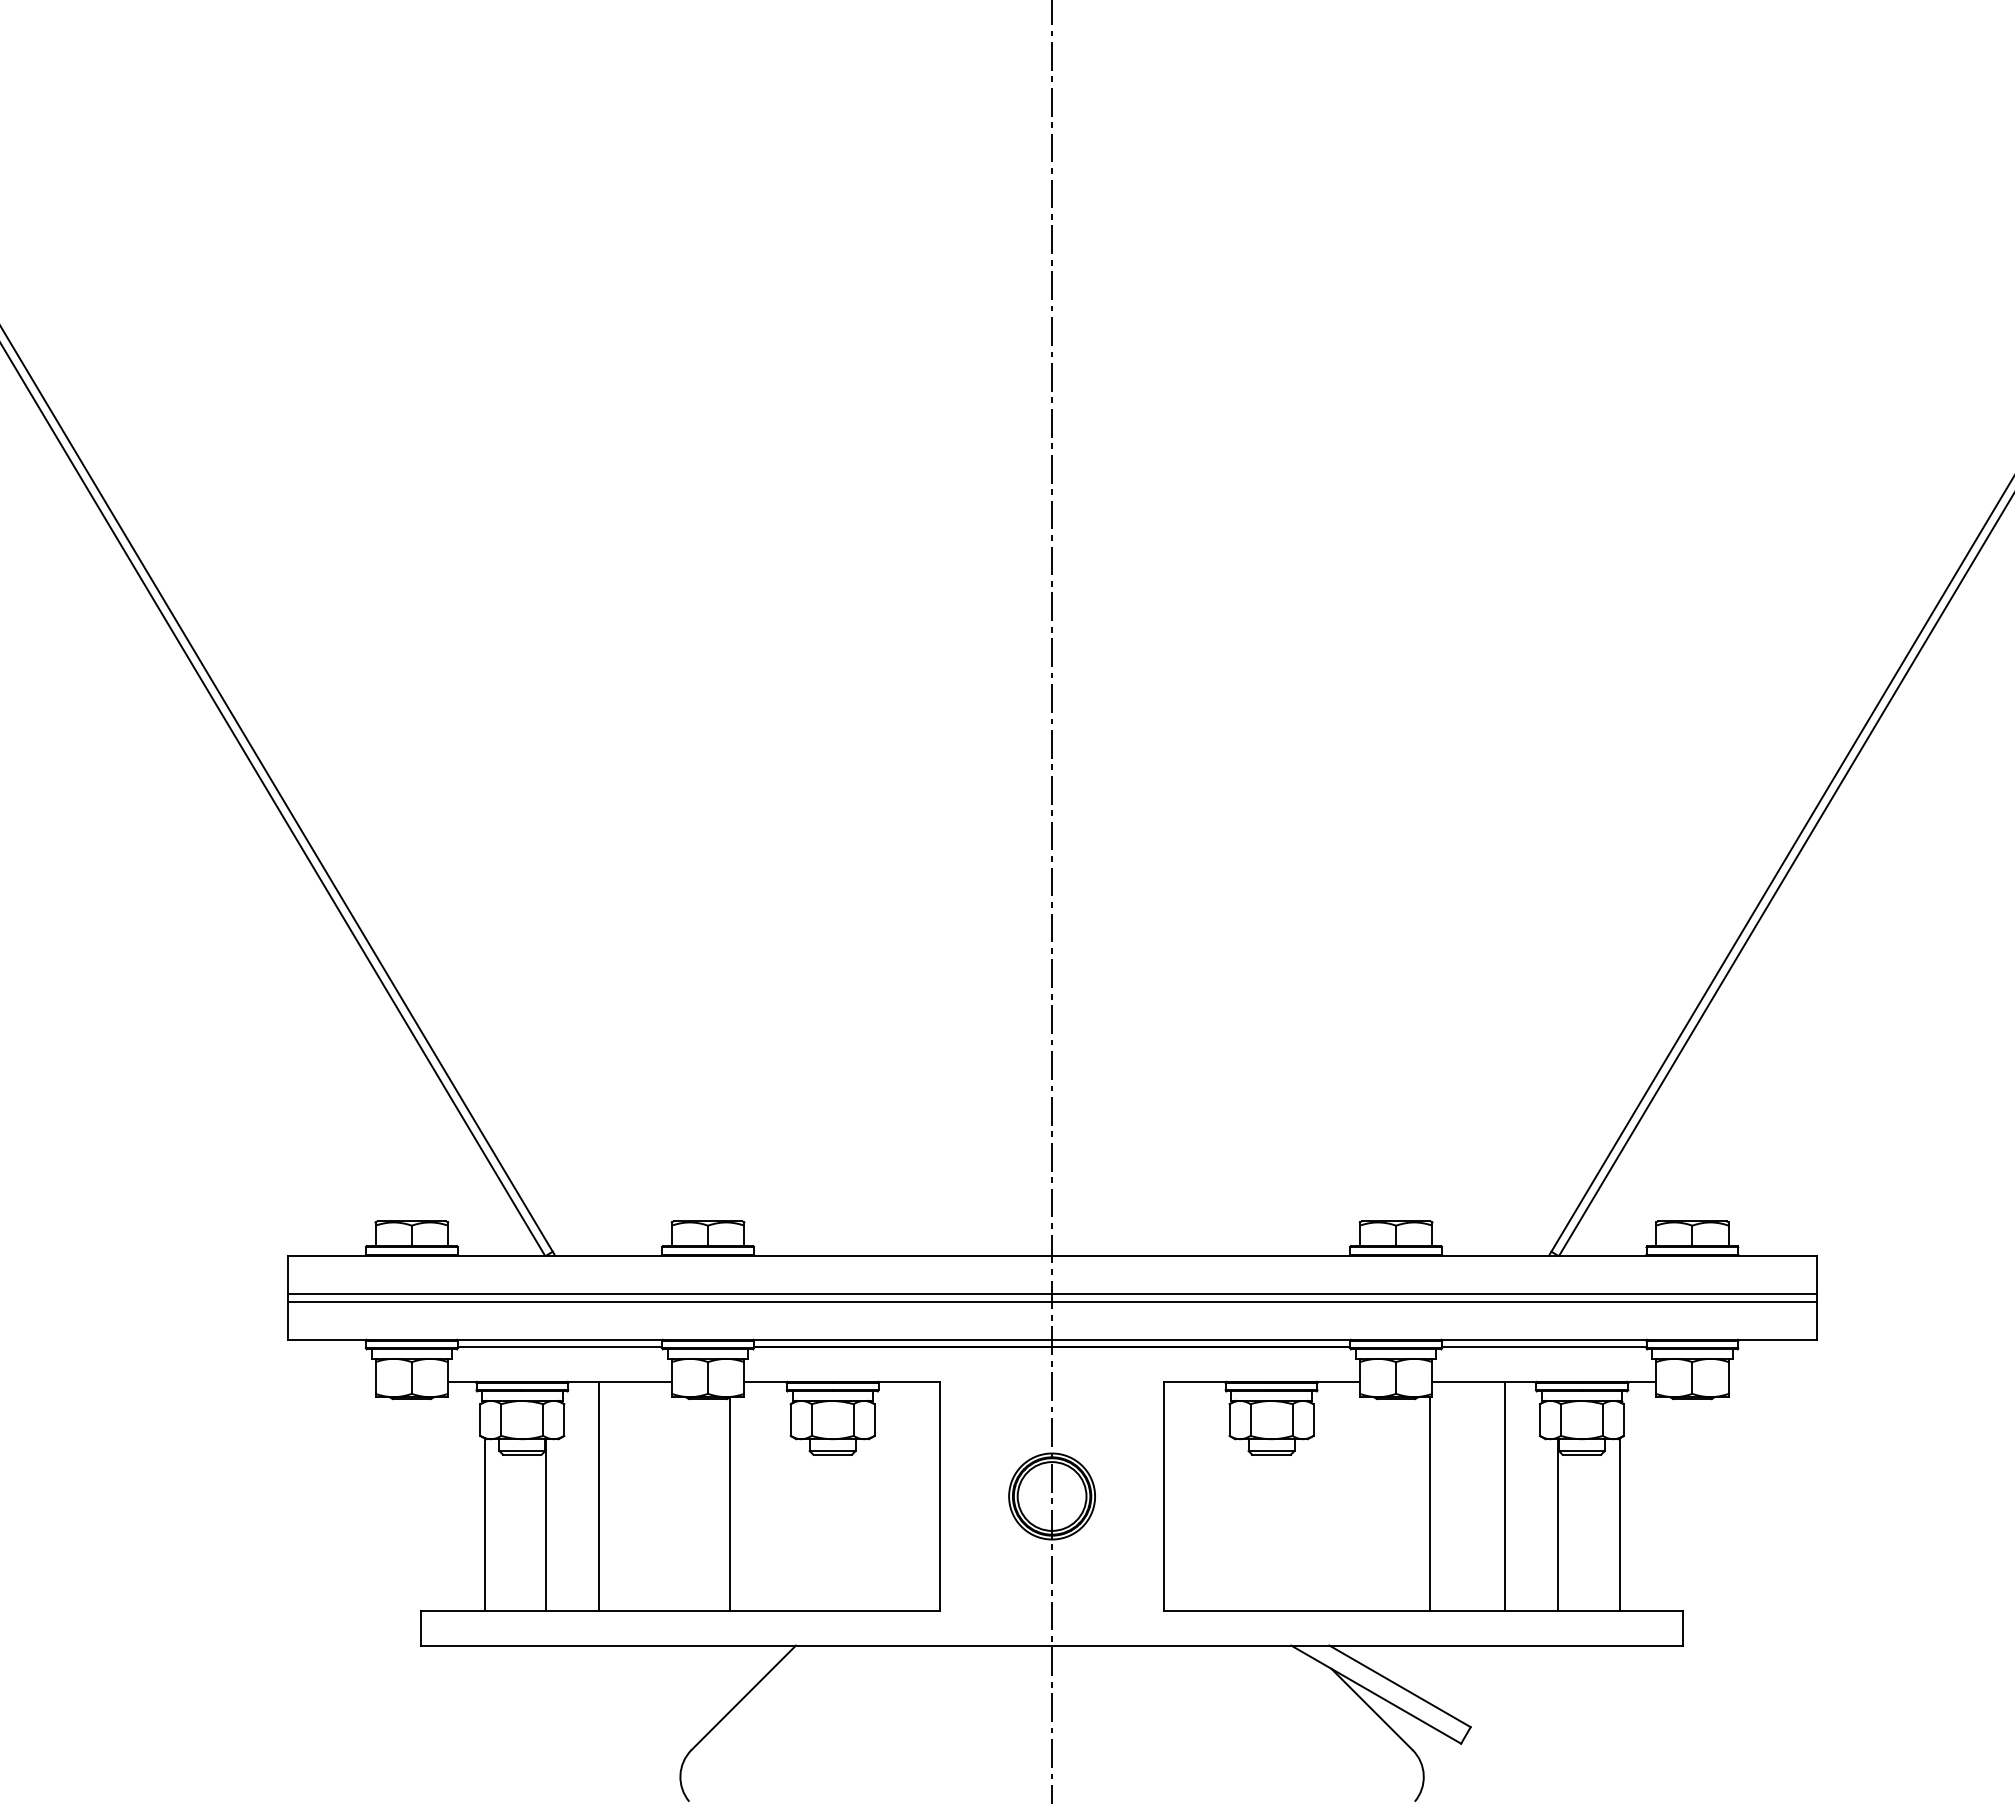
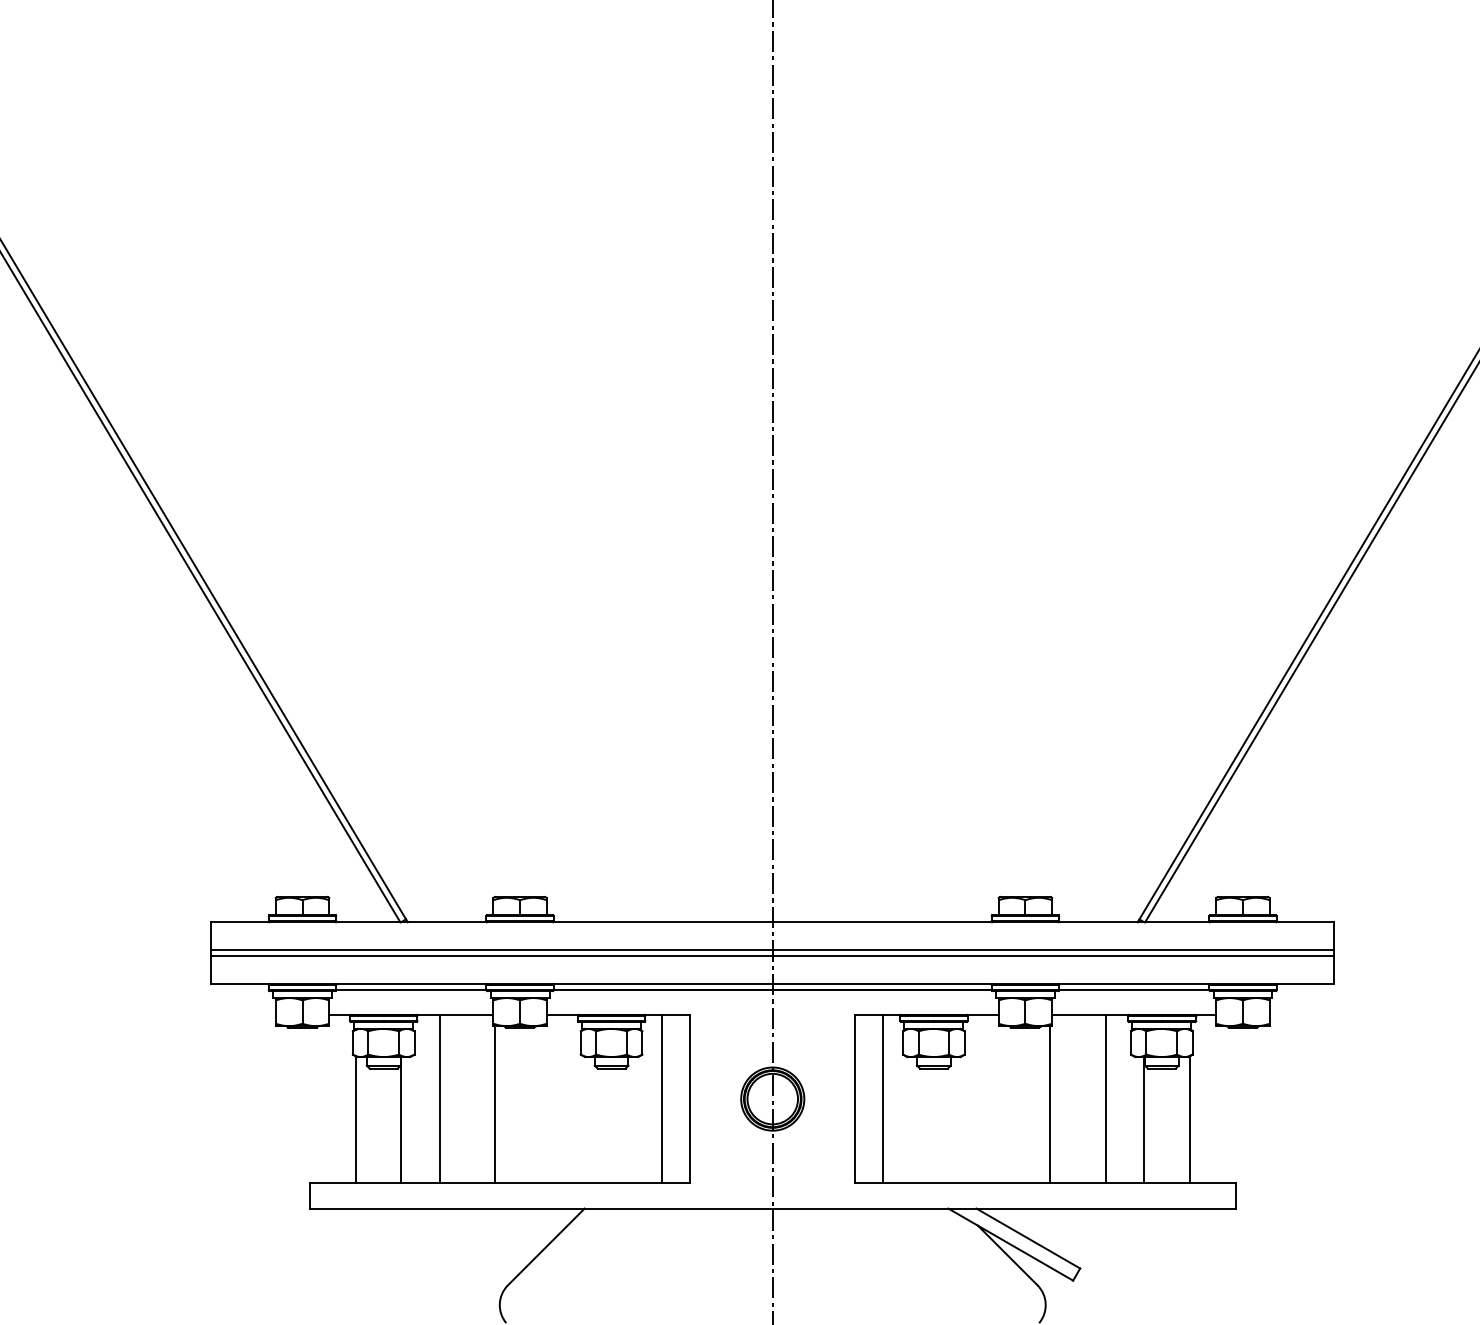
line: (901, 1496) -> (662, 1099), added
line: (1202, 1496) -> (883, 1099), added
line: (730, 1504) -> (495, 1104), moved

